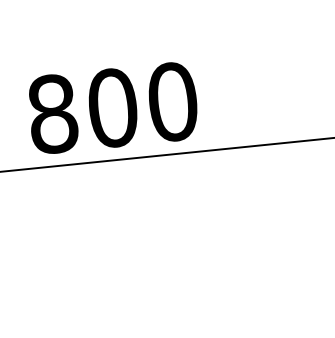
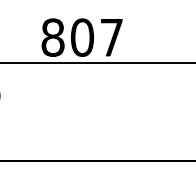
text: (172, 101) -> (111, 37), 800 -> 807

